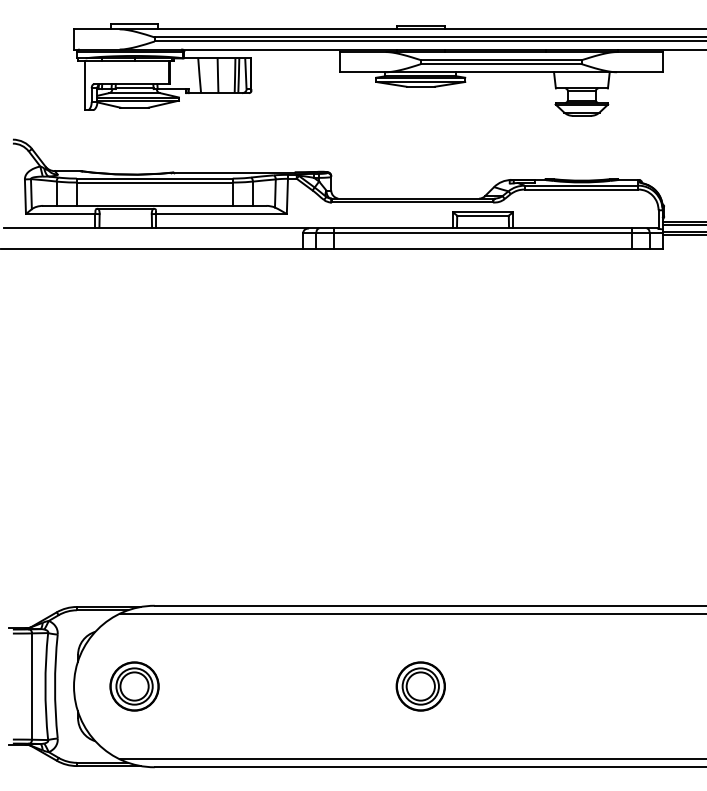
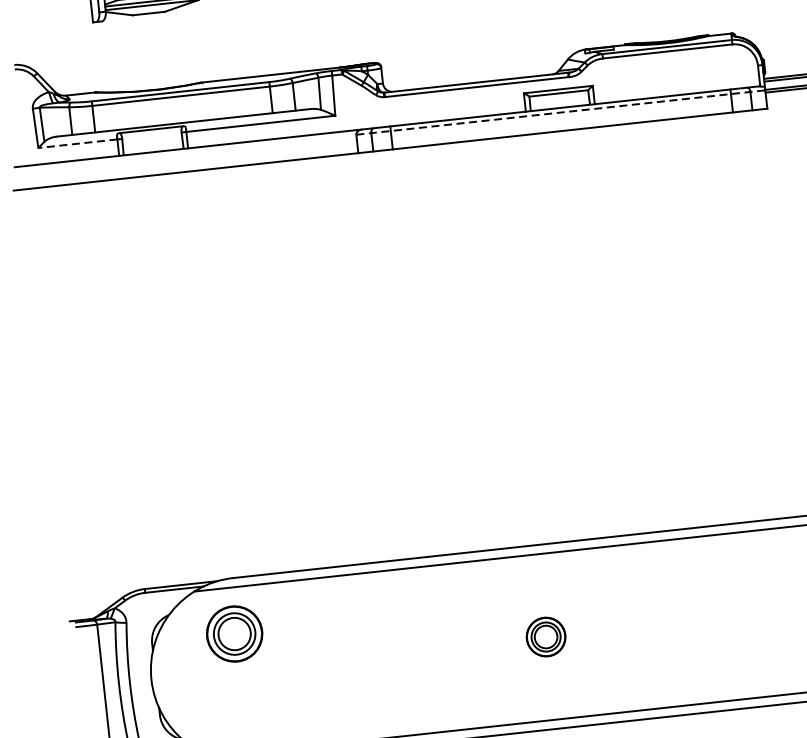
line: (60, 214) -> (77, 144), solid -> dashed
line: (482, 232) -> (560, 112), solid -> dashed
part: (134, 686) -> (234, 634), moved
part: (420, 686) -> (545, 637), size x0.7

